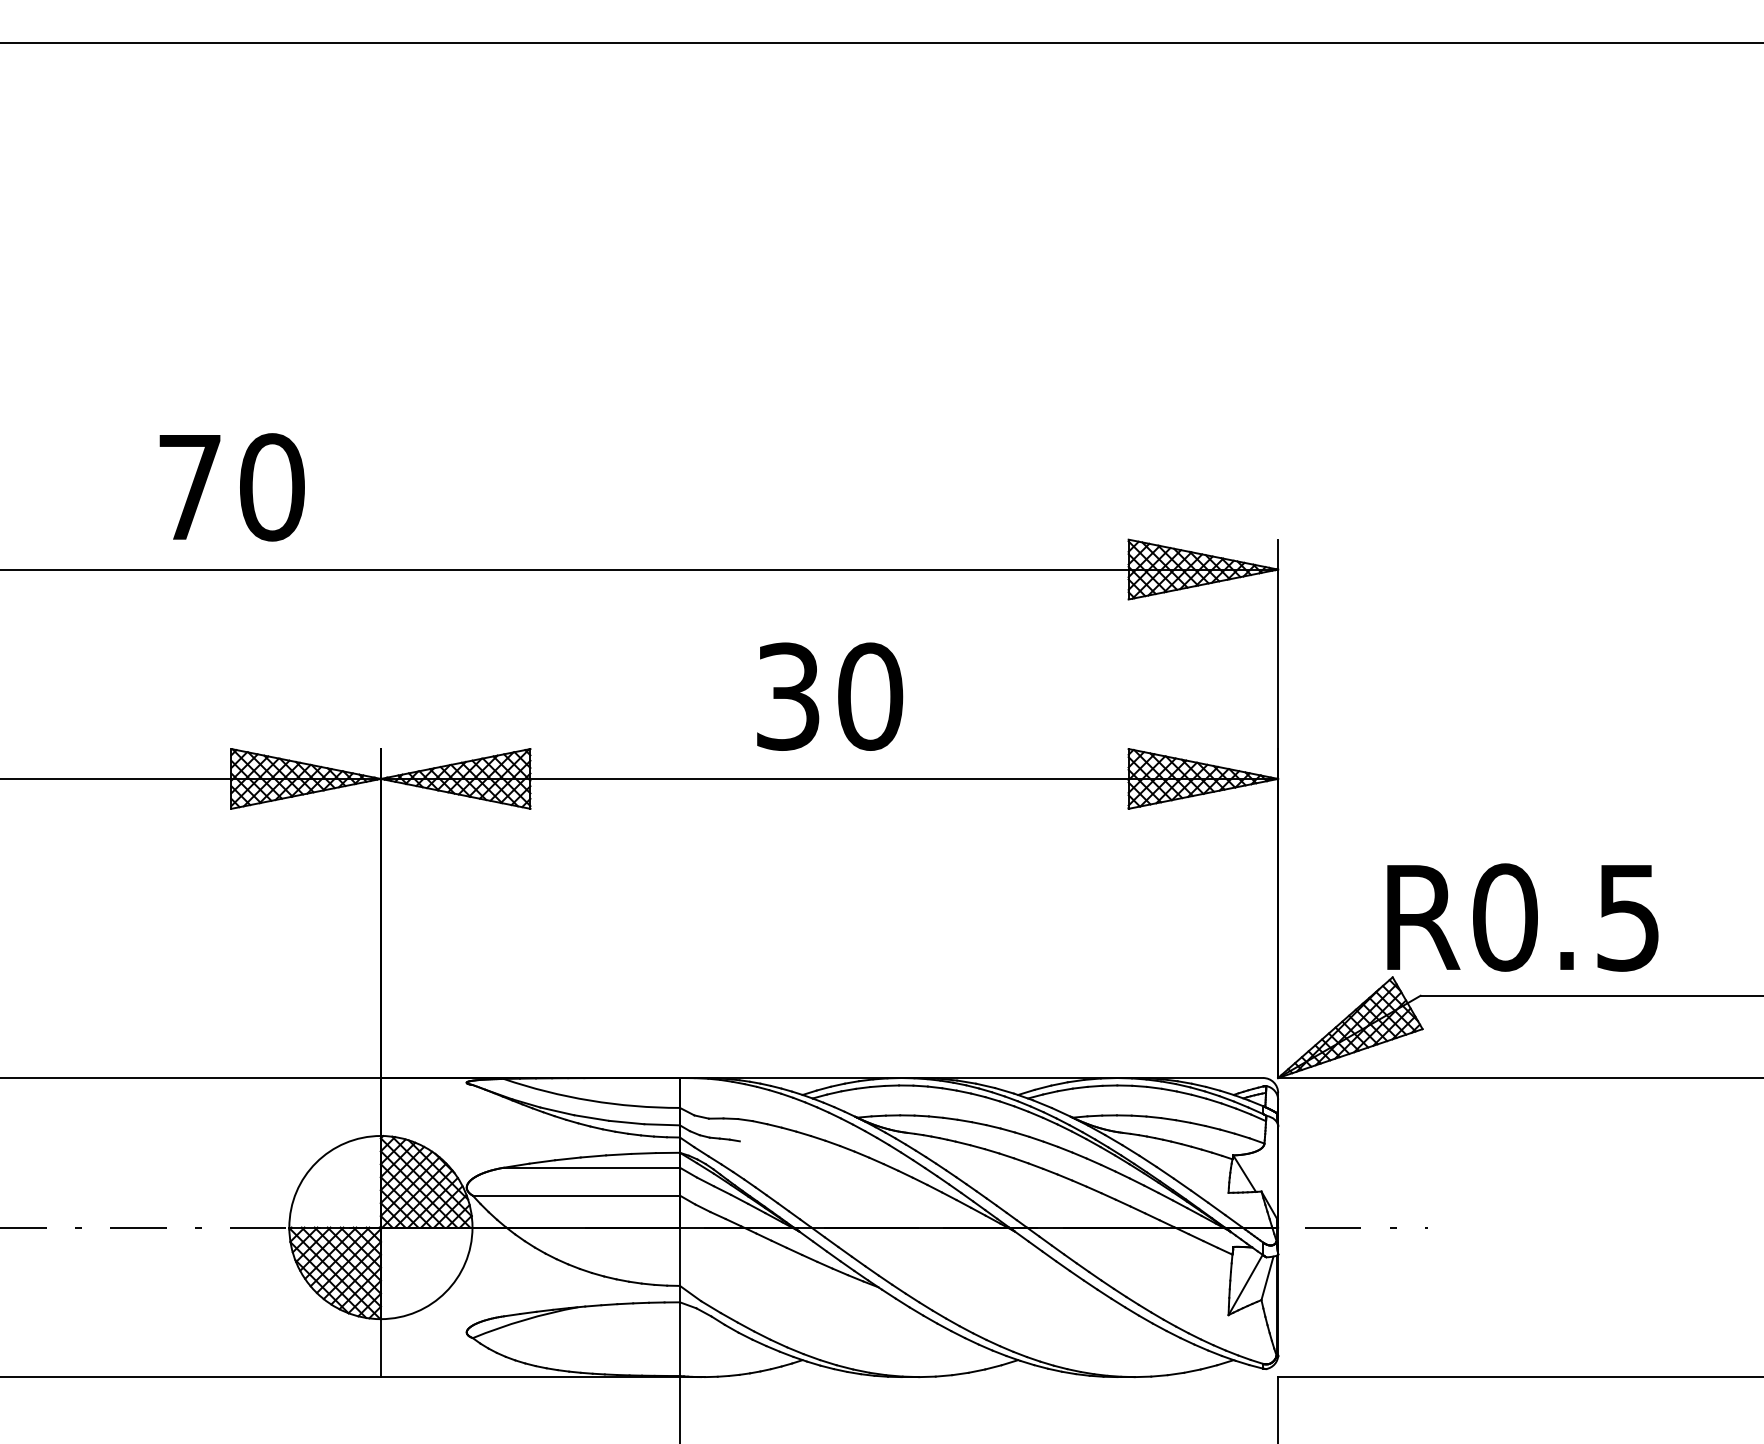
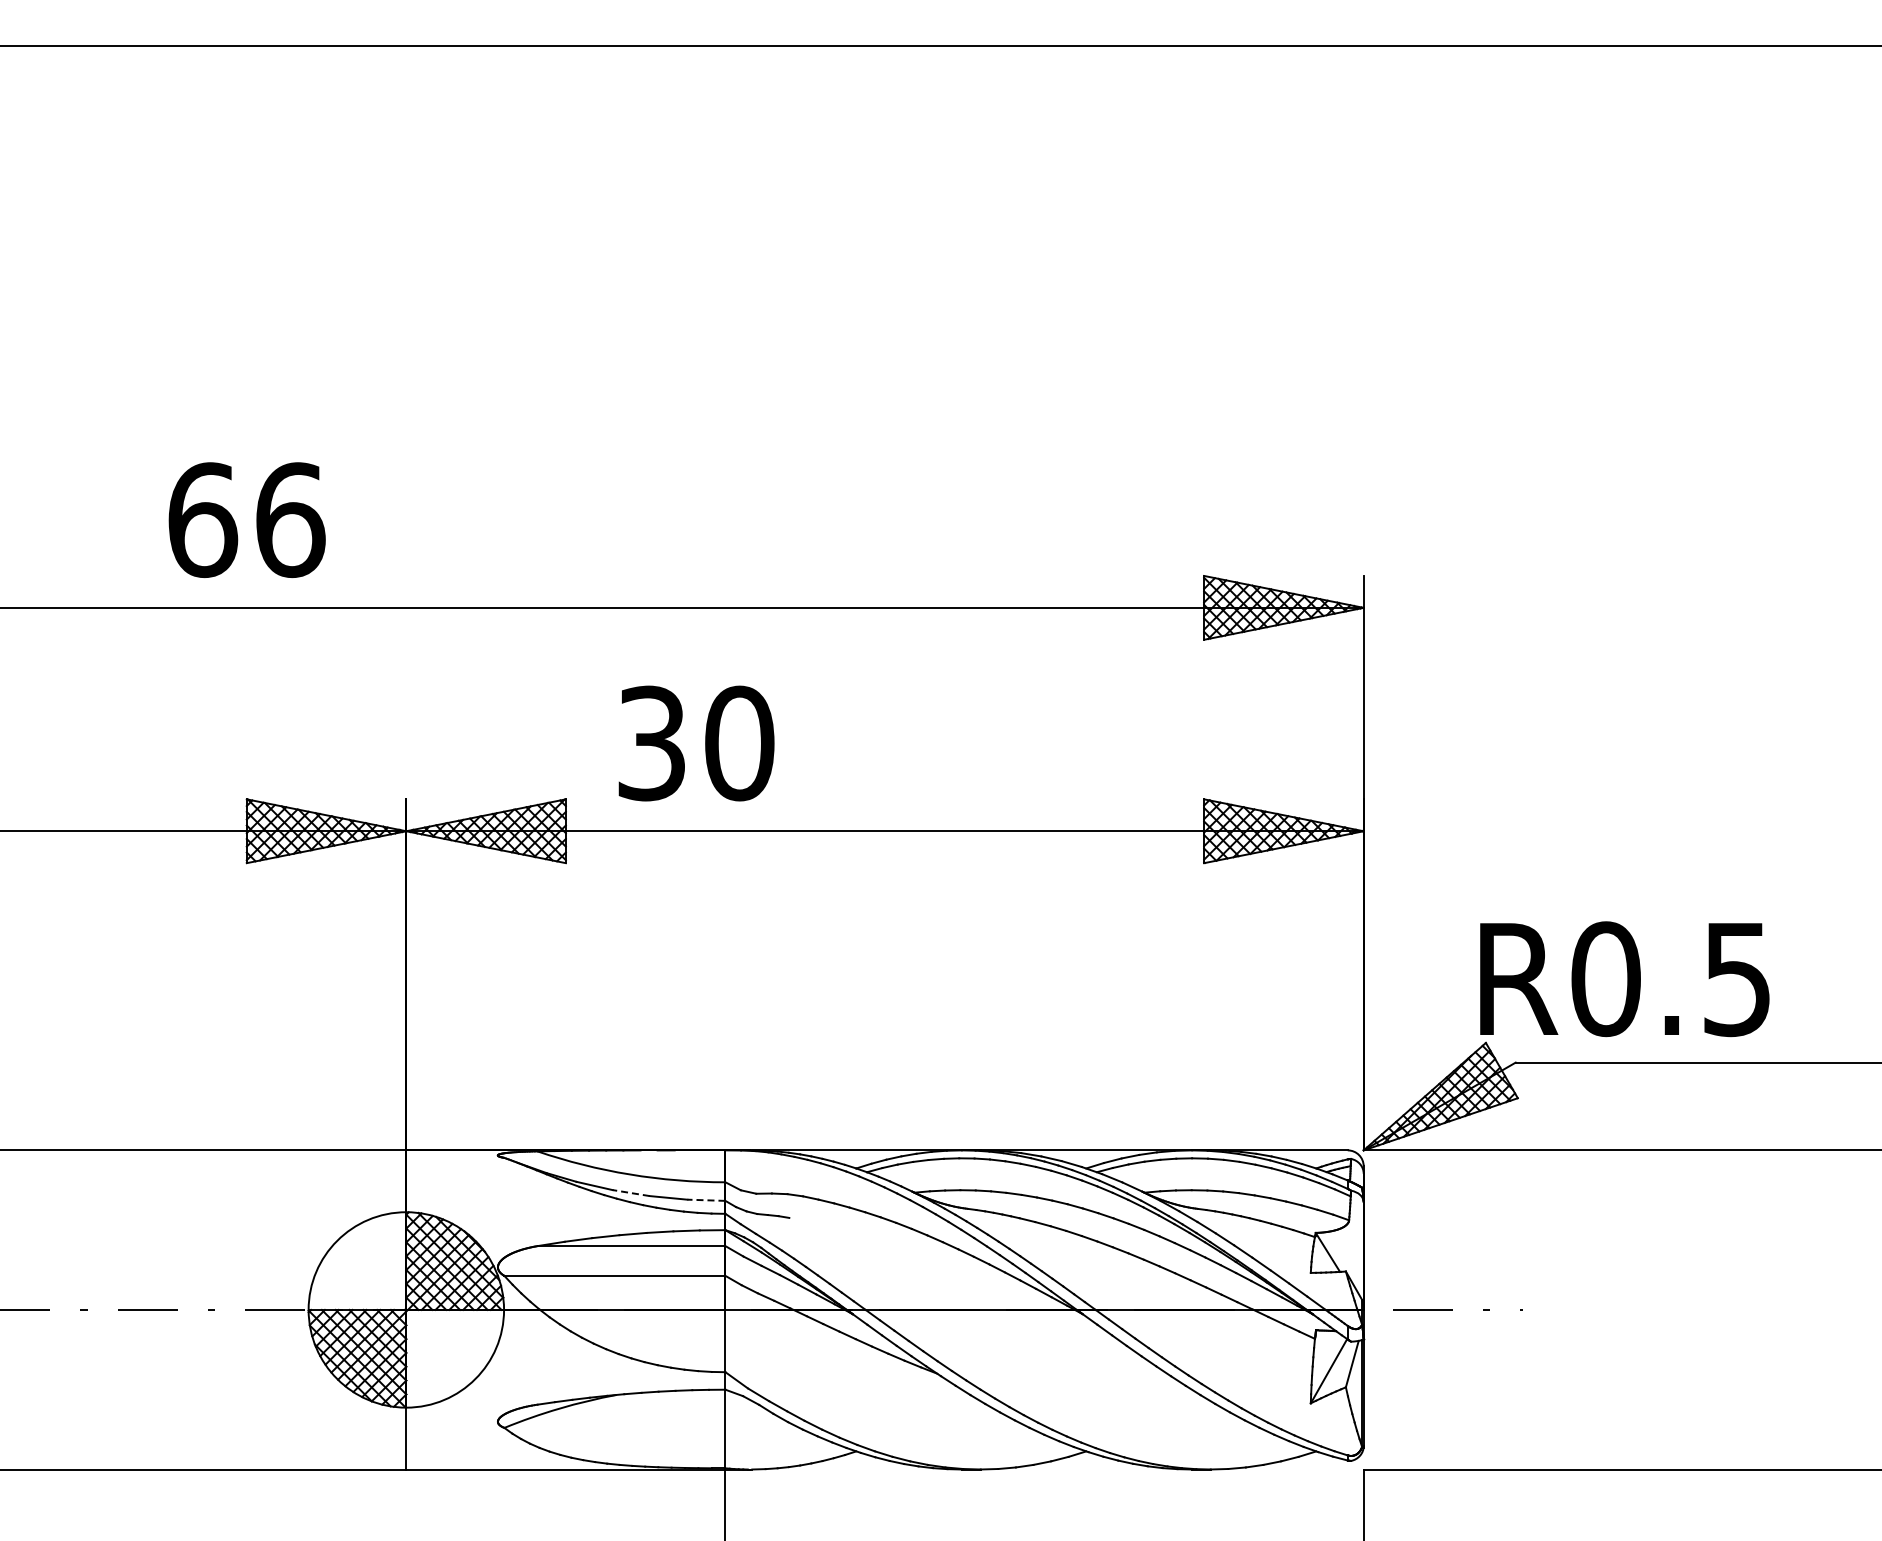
text: (231, 487) -> (246, 520), 70 -> 66
text: (829, 696) -> (696, 743), moved
line: (591, 1118) -> (631, 1193), solid -> dashed
line: (661, 1124) -> (705, 1200), solid -> dashed

